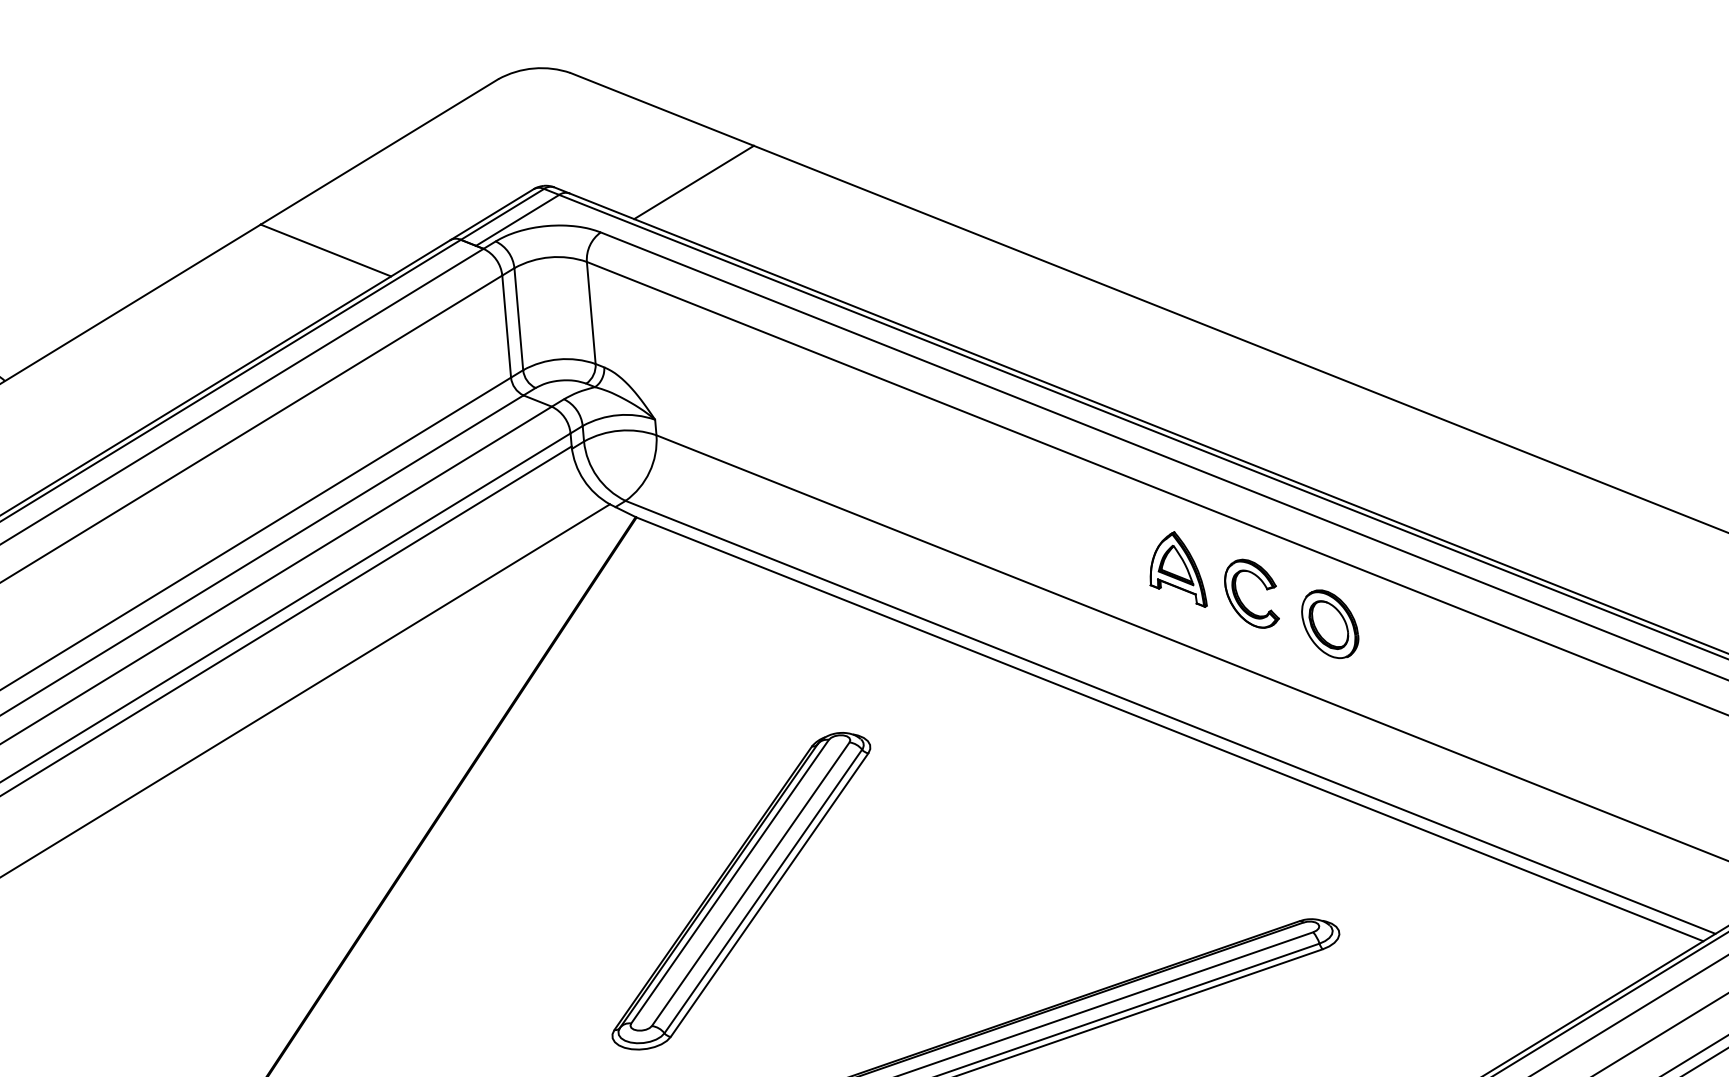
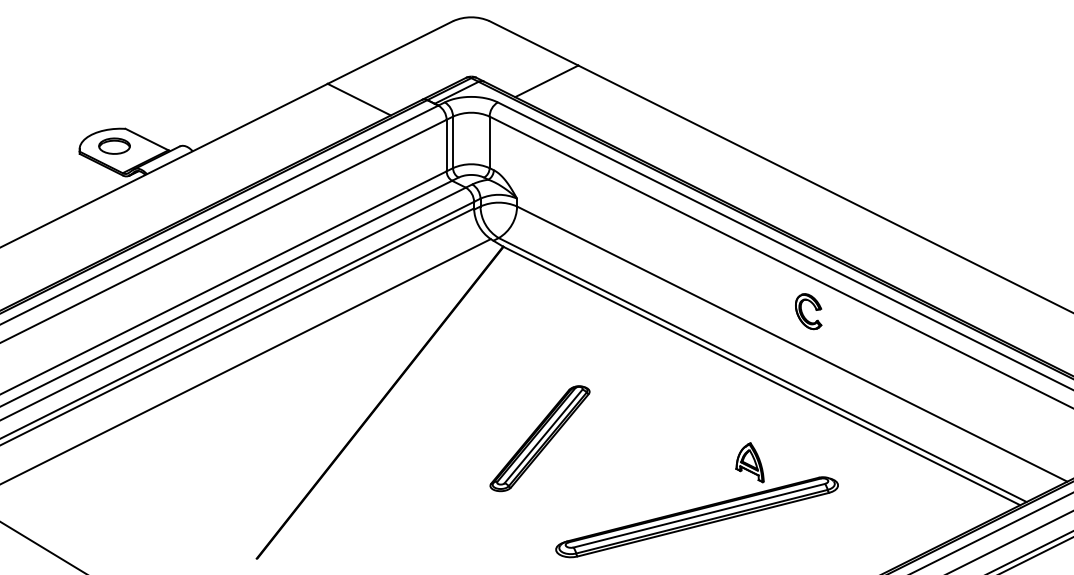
part: (1175, 570) -> (749, 462), moved
part: (1329, 622) -> (846, 329), removed
part: (740, 890) -> (539, 438), size x0.7

